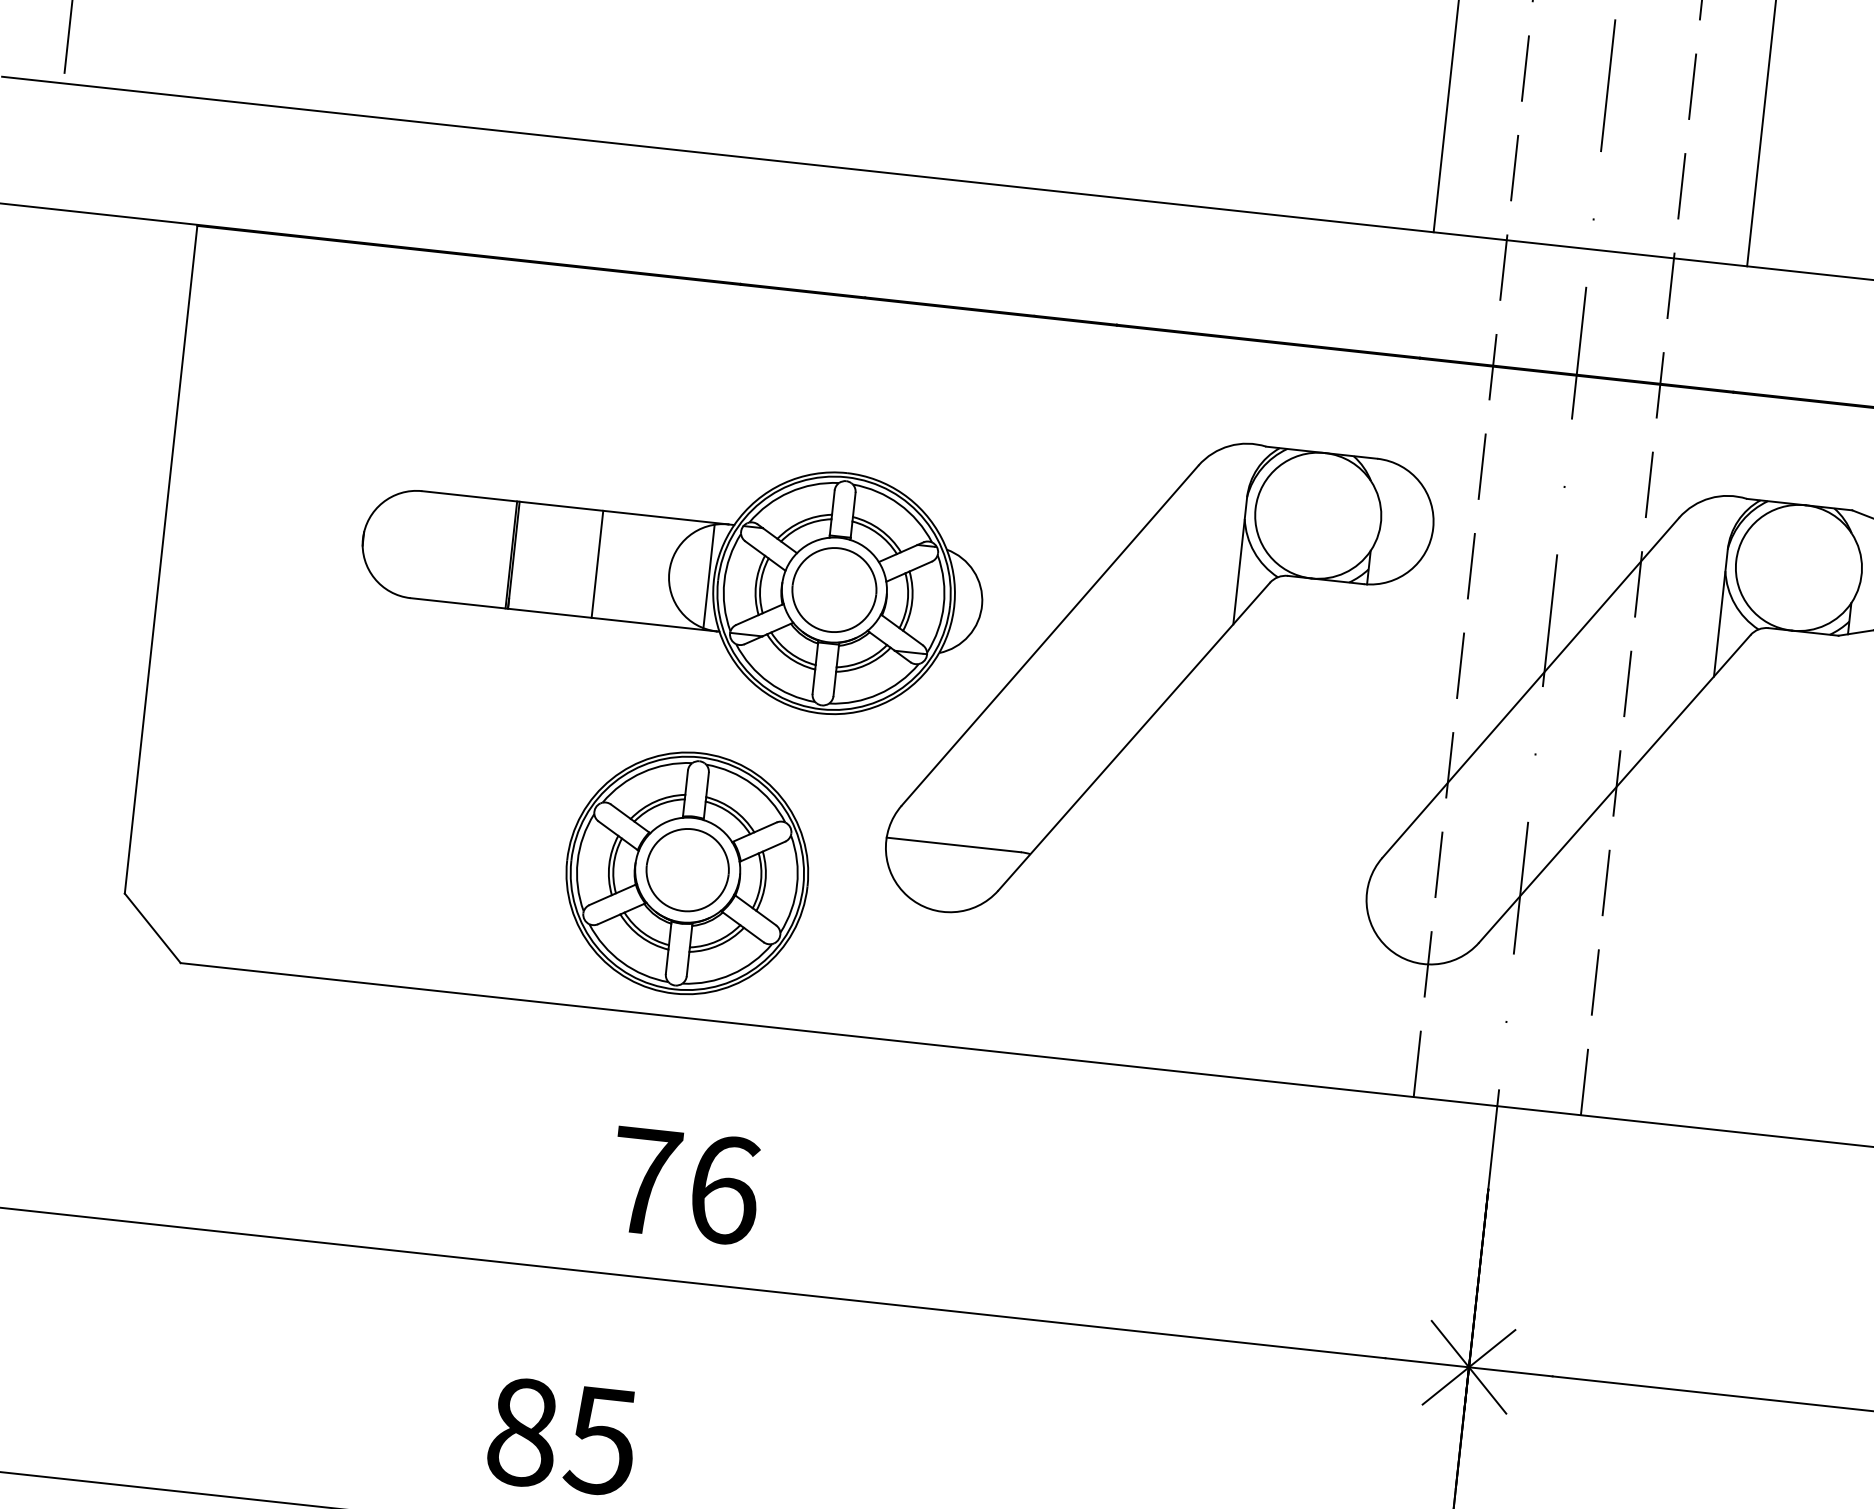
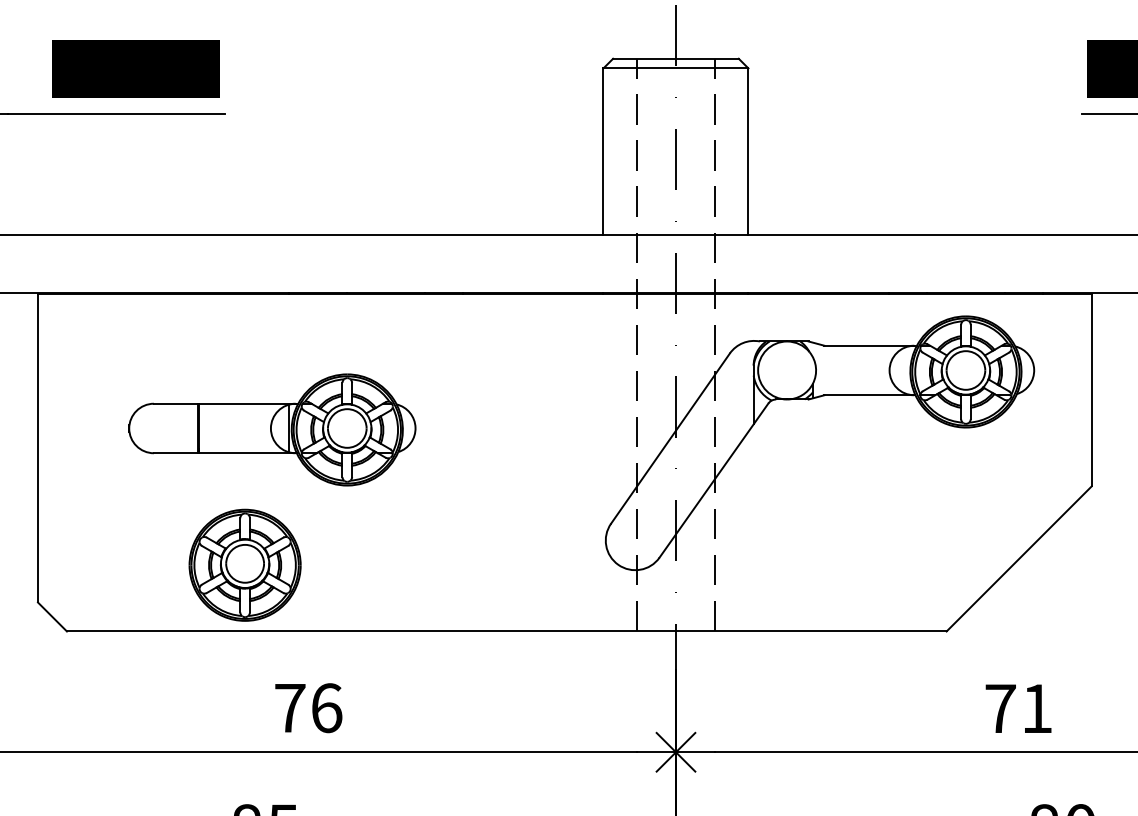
line: (597, 564) -> (237, 428), removed
part: (1159, 684) -> (500, 455), removed
part: (686, 871) -> (244, 564), moved

